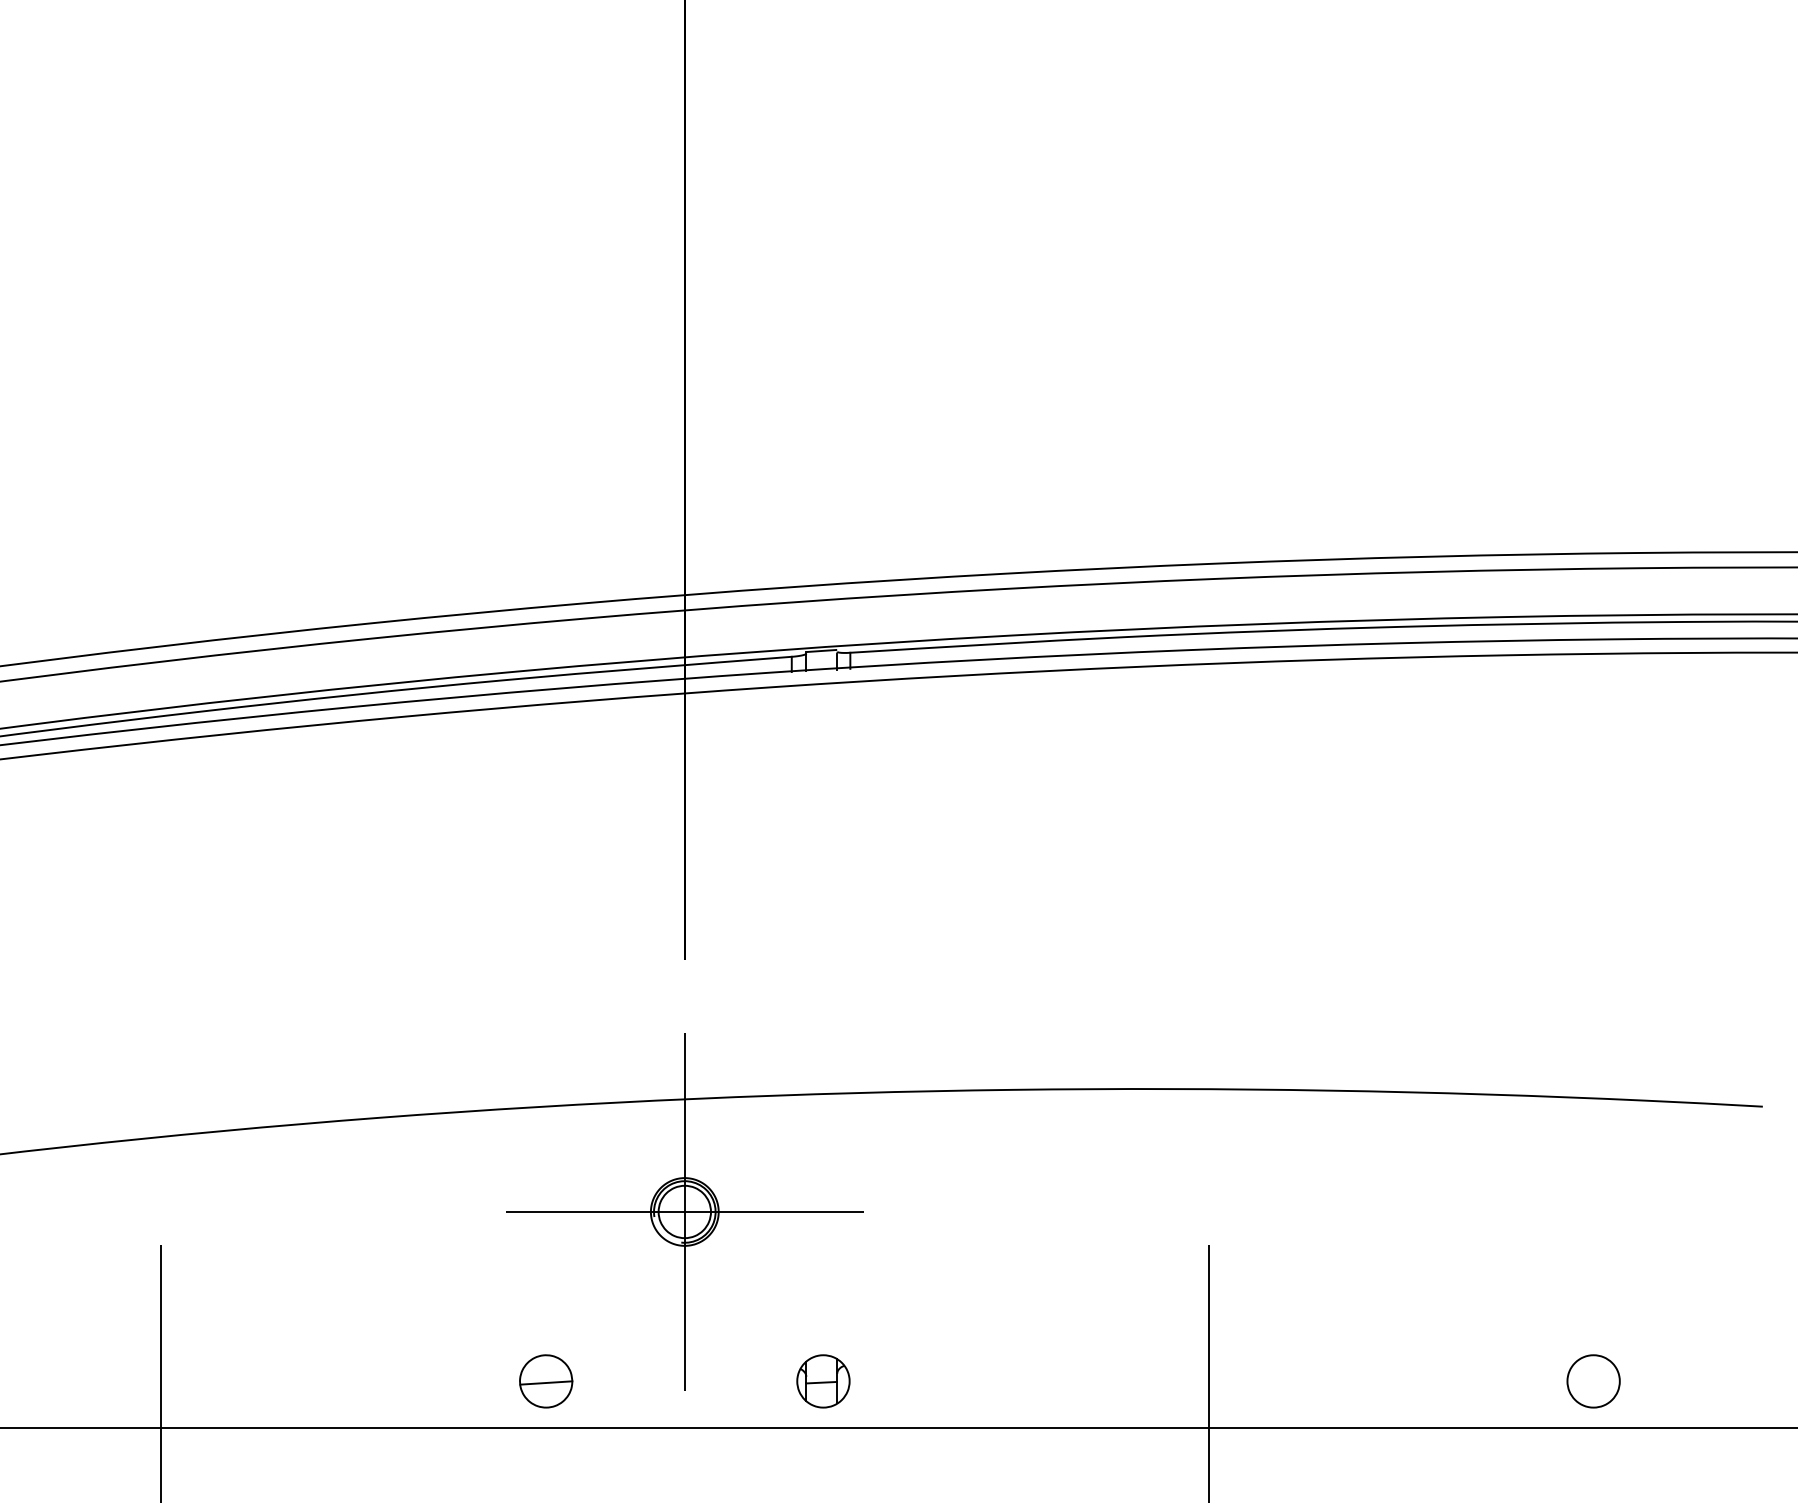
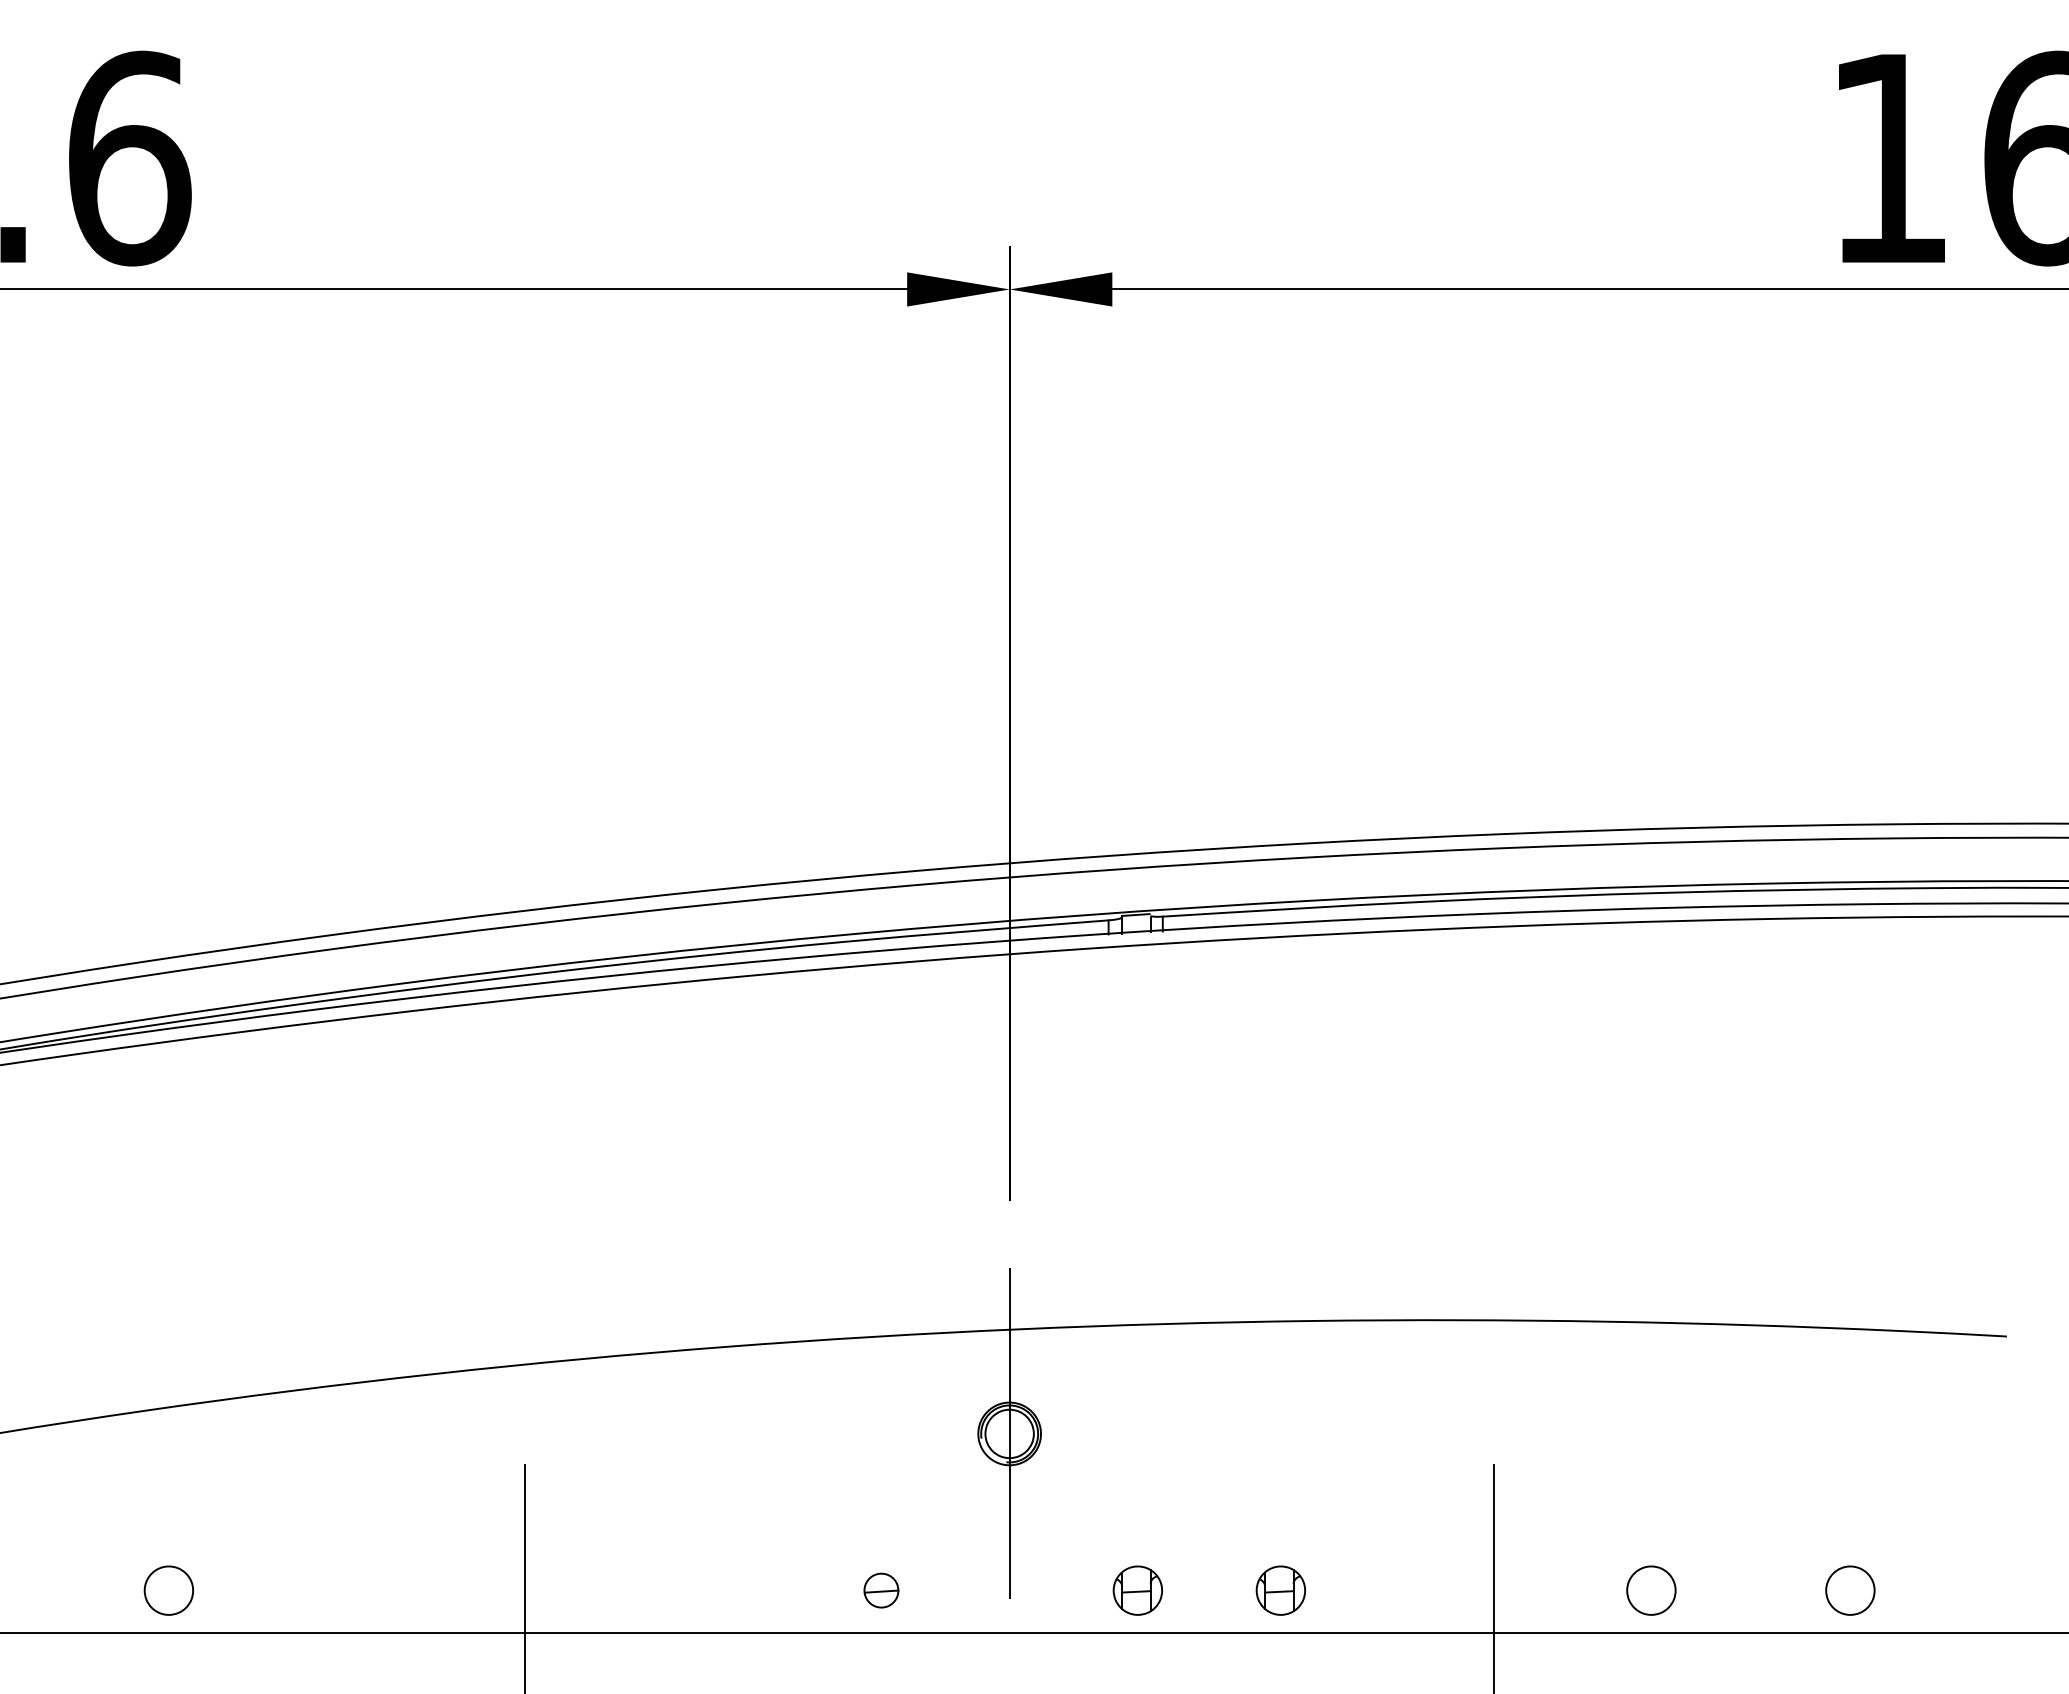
line: (684, 1211) -> (1009, 1433), removed
part: (546, 1381) -> (881, 1590), size x0.7
part: (977, 1381) -> (1280, 1590), added
part: (1378, 1381) -> (1651, 1590), added

